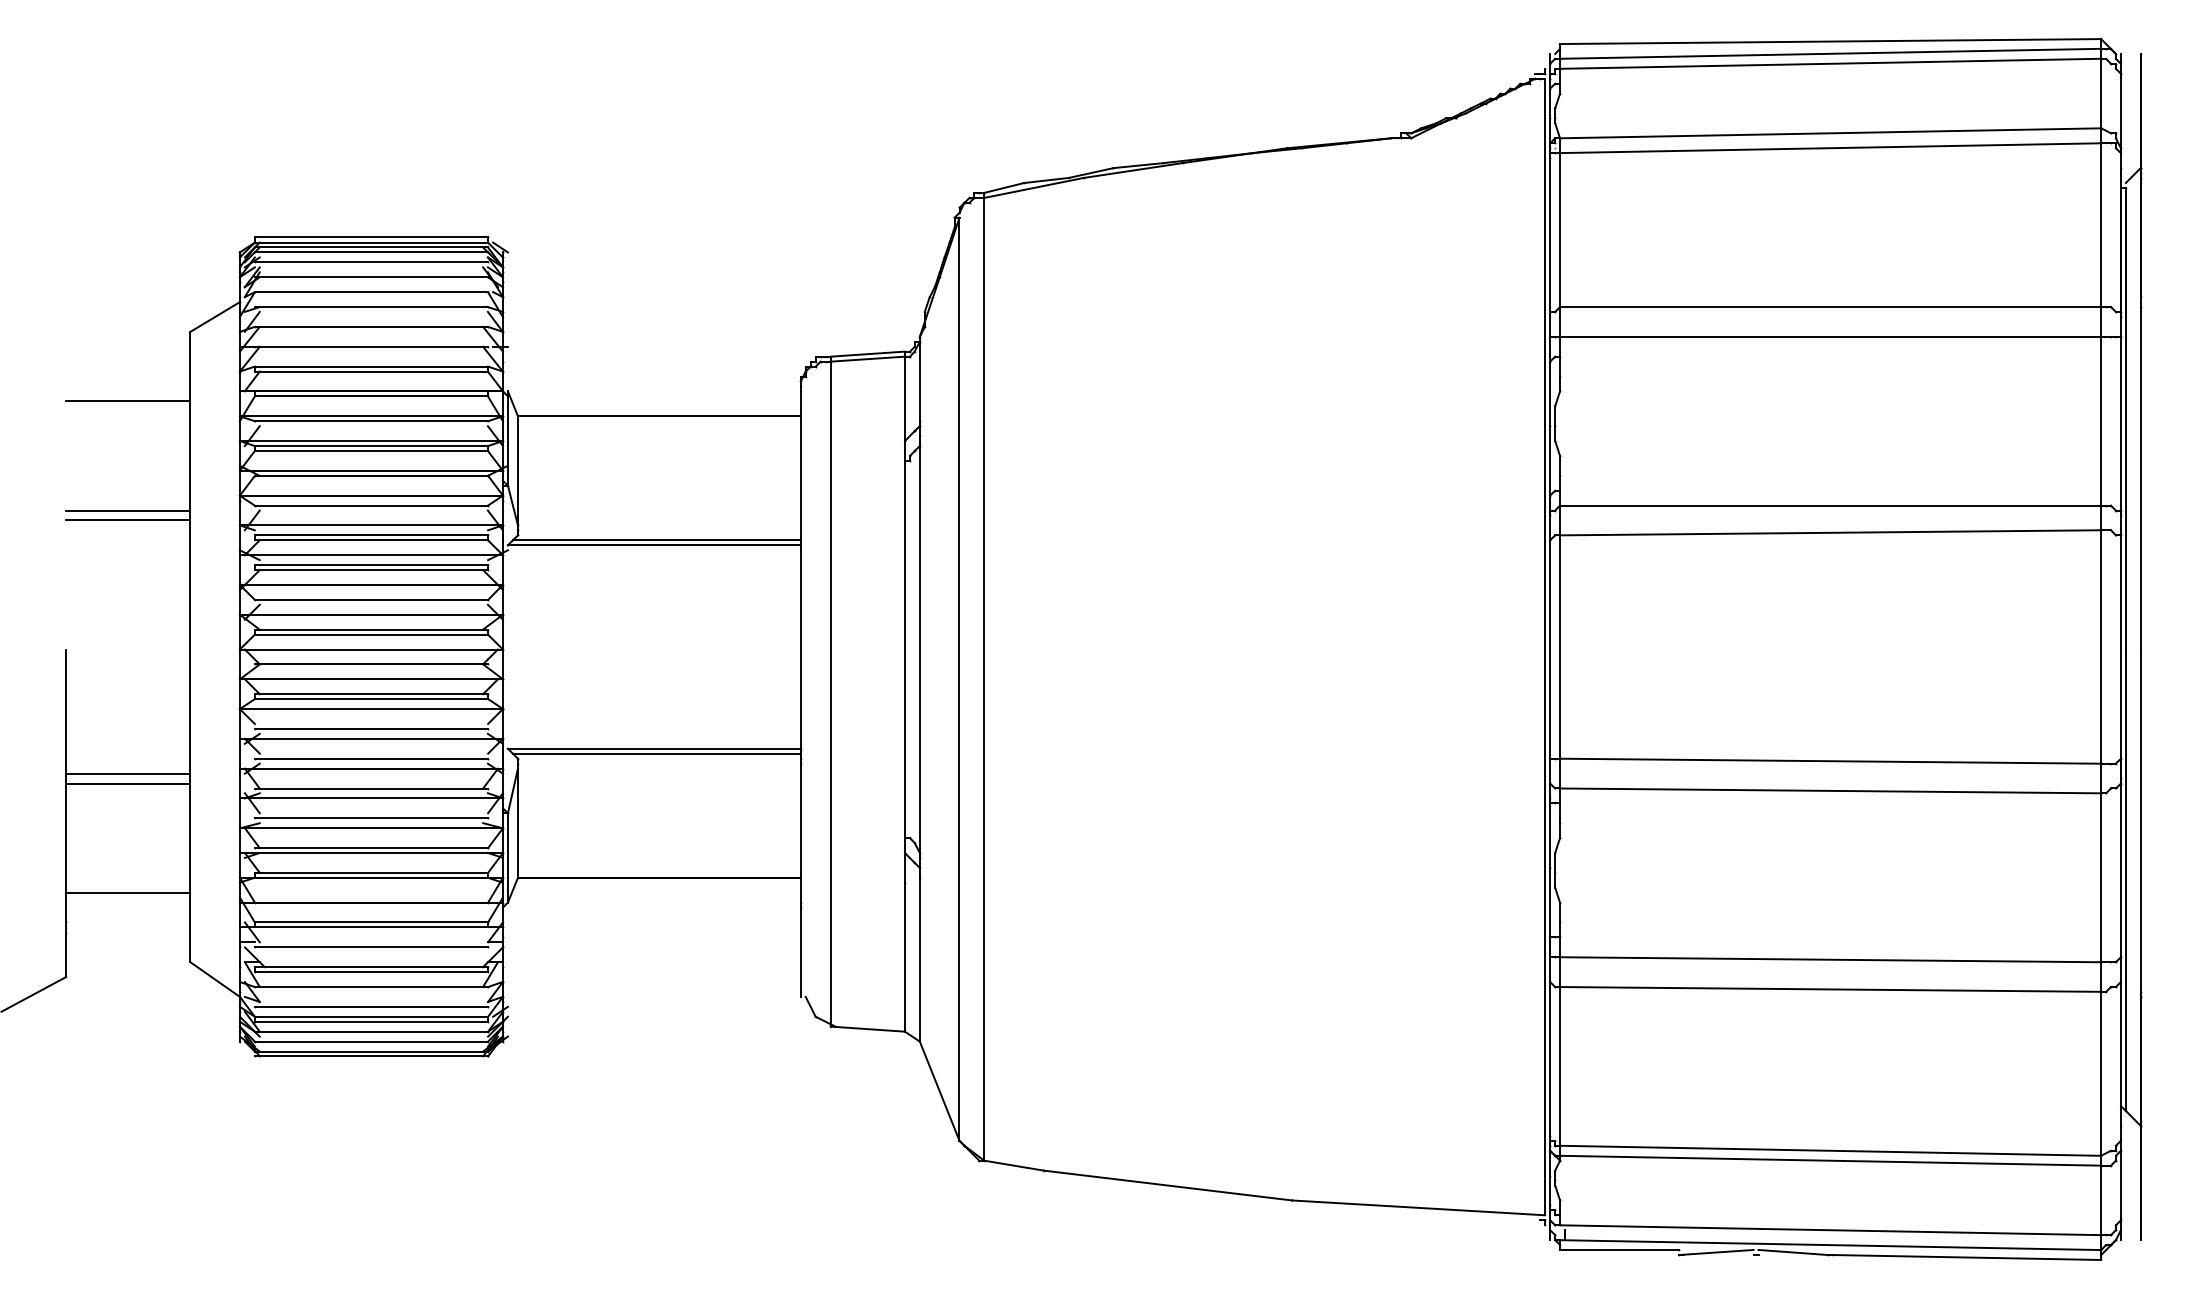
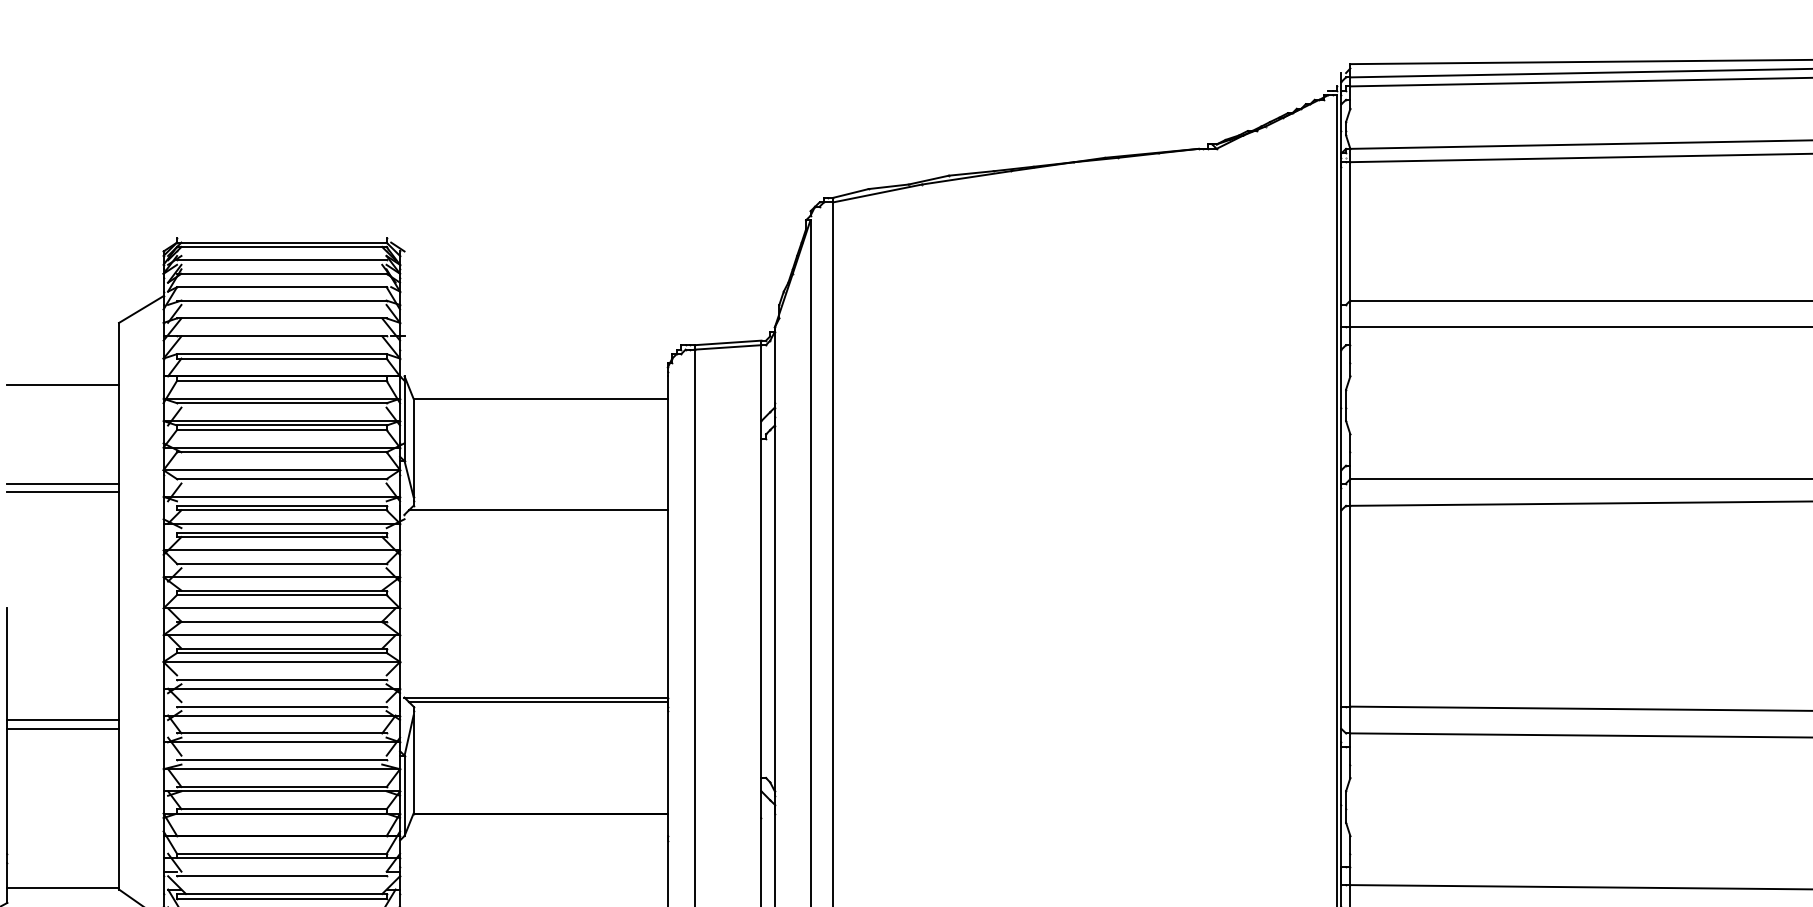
line: (371, 237) -> (281, 238), removed
line: (371, 252) -> (281, 251), removed
line: (653, 545) -> (535, 514), removed
line: (128, 892) -> (63, 888), moved

